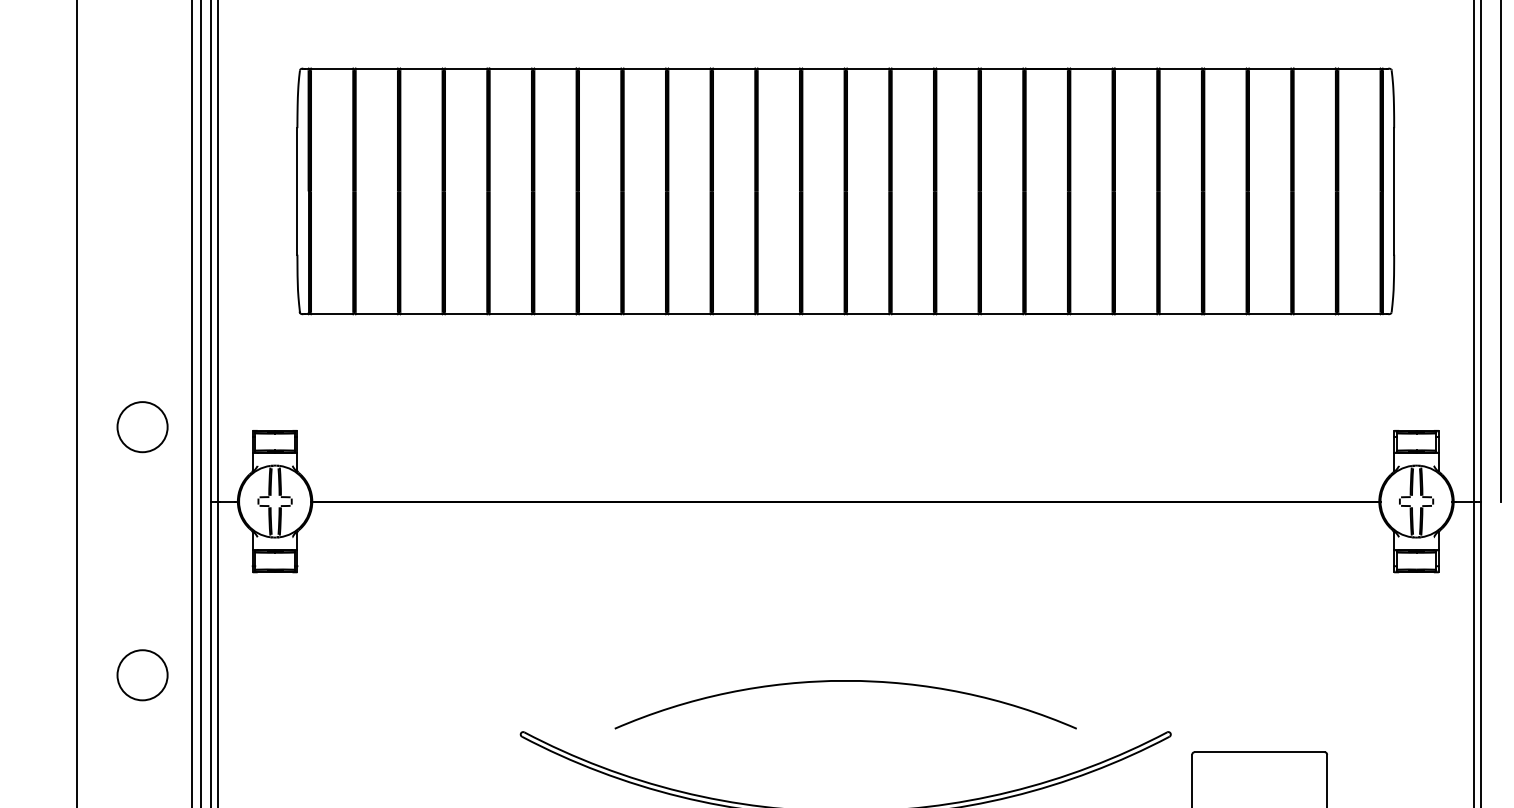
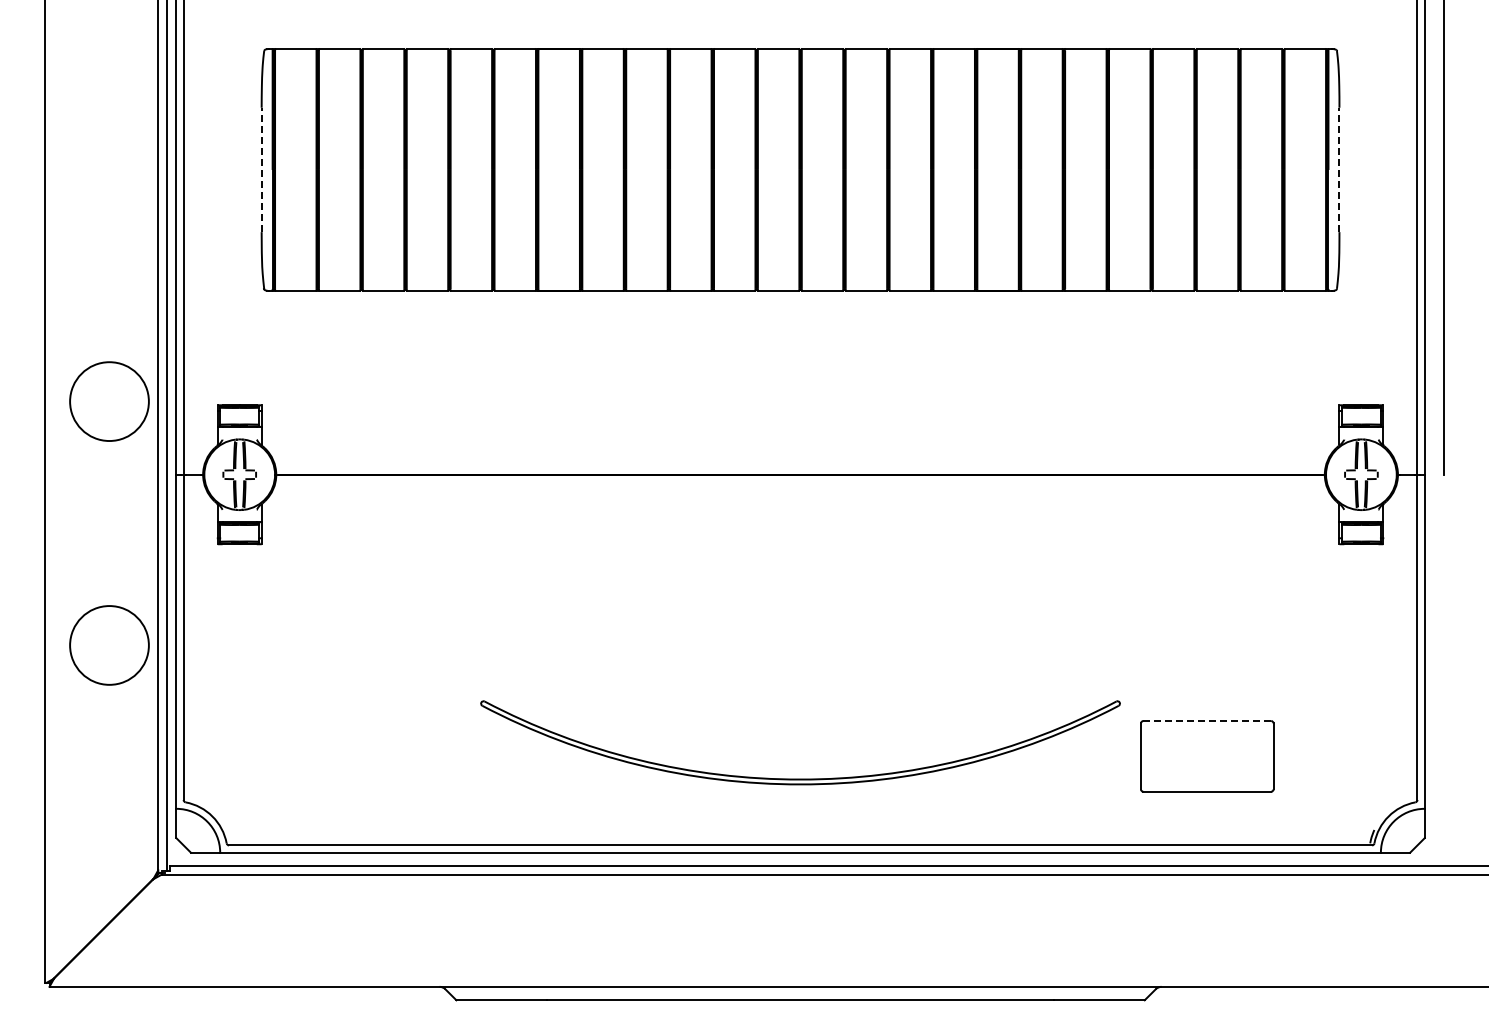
line: (297, 190) -> (261, 169), solid -> dashed
line: (1394, 190) -> (1339, 169), solid -> dashed
circle: (142, 427) -> (109, 401), size x1.6
circle: (142, 675) -> (109, 645), size x1.6
arc: (845, 681) -> (800, 651), removed
line: (1259, 752) -> (1207, 721), solid -> dashed

